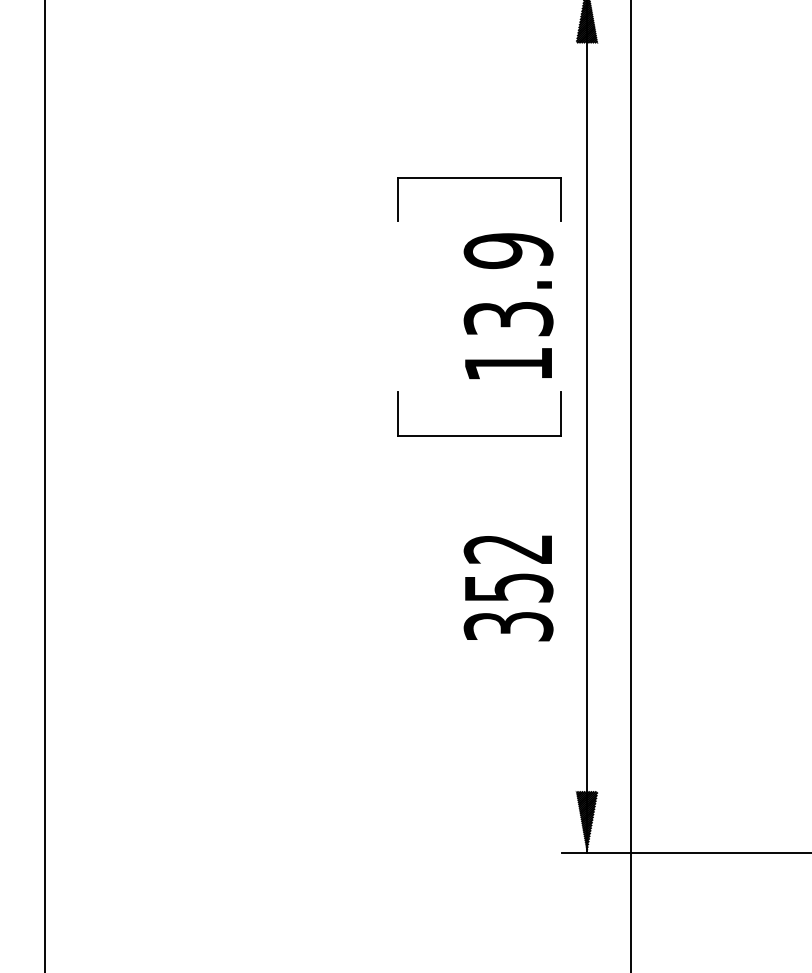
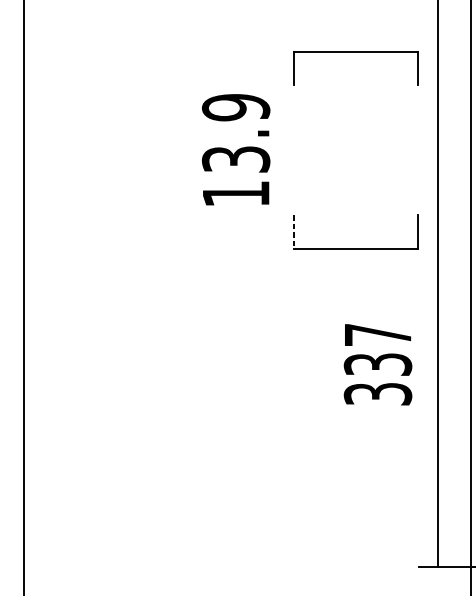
text: (508, 306) -> (236, 149), moved
line: (398, 414) -> (294, 232), solid -> dashed
text: (508, 568) -> (377, 349), 352 -> 337
hatch: (586, 821) -> (437, 542), removed

